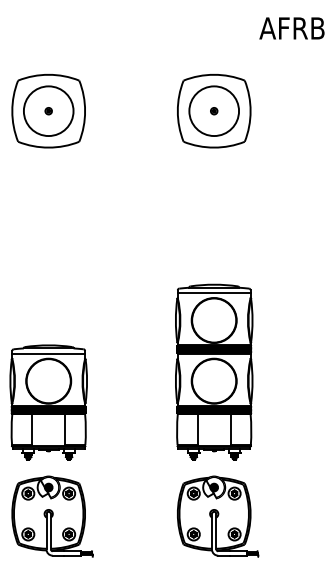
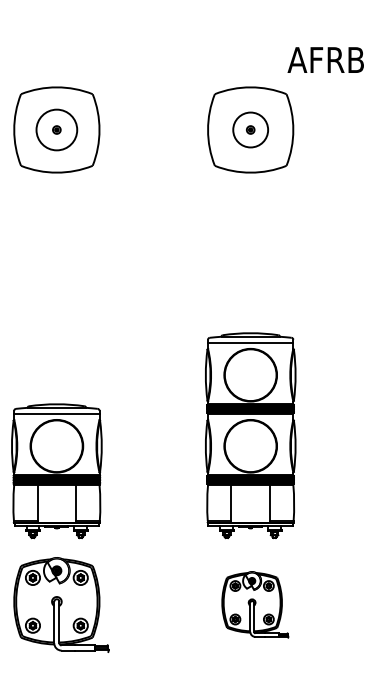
text: (291, 27) -> (325, 59), moved
circle: (48, 110) -> (56, 129), size x0.7
circle: (214, 110) -> (250, 129), size x0.6
part: (218, 516) -> (255, 604), size x0.7

